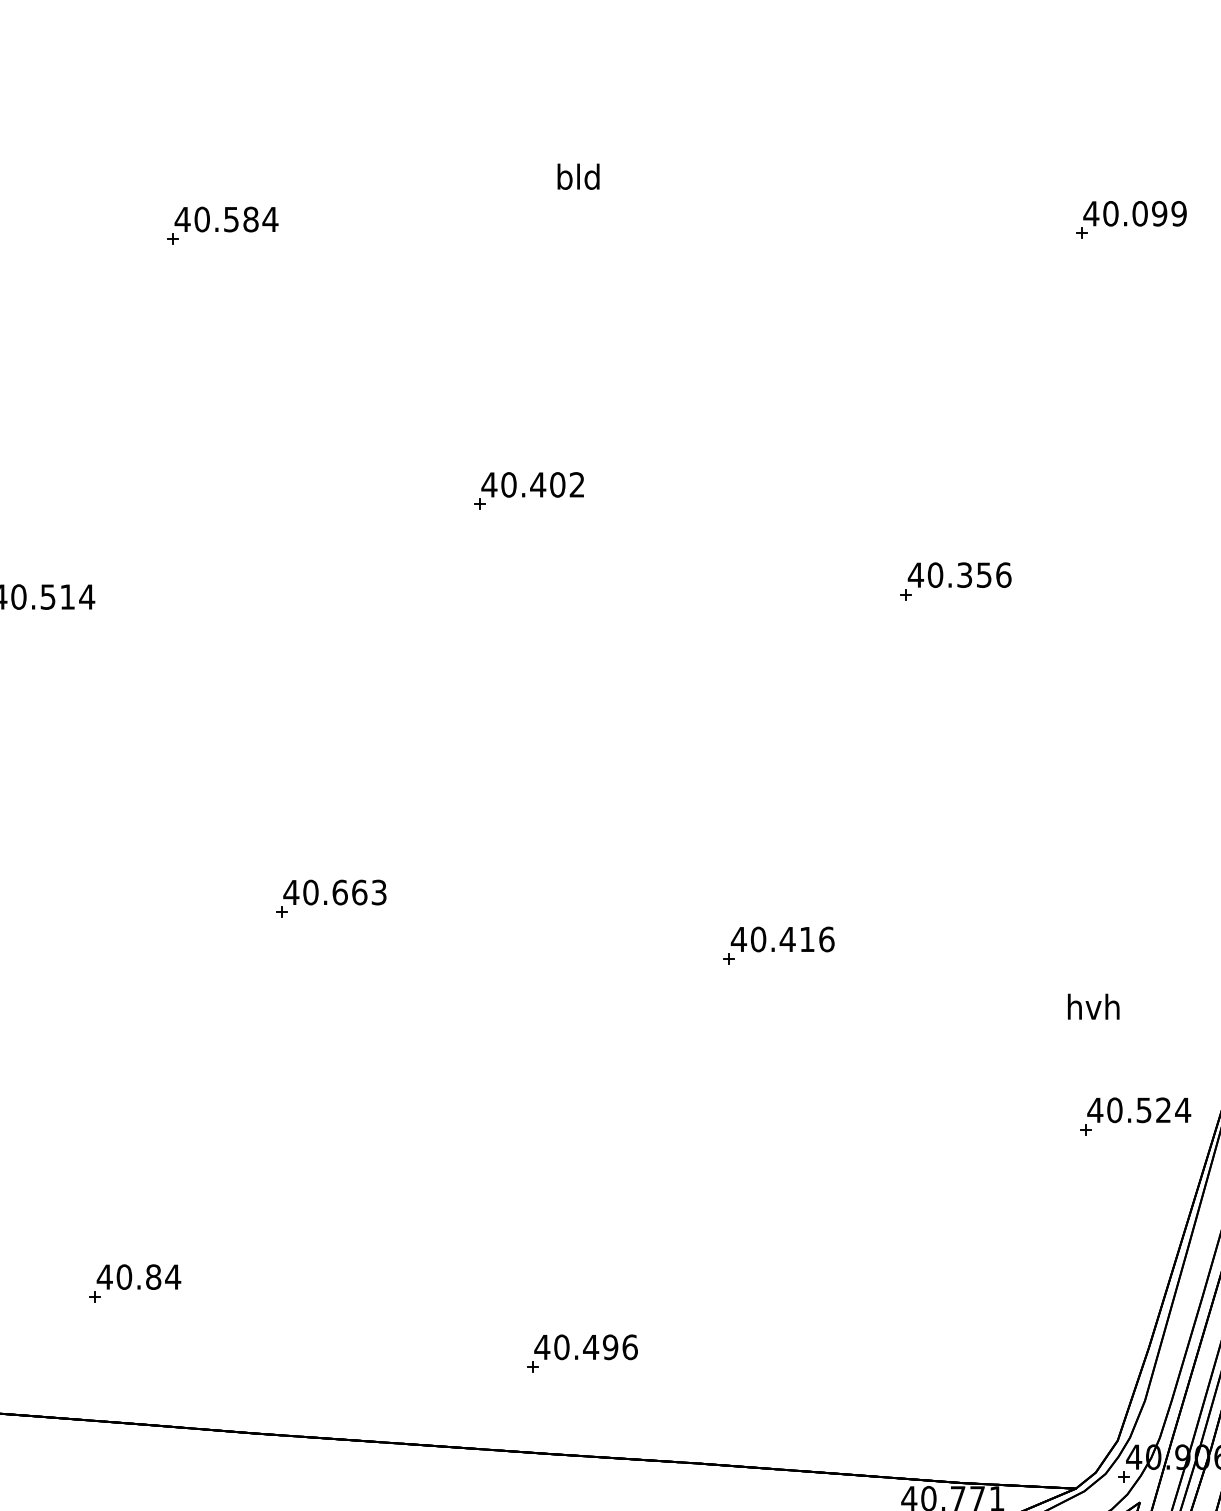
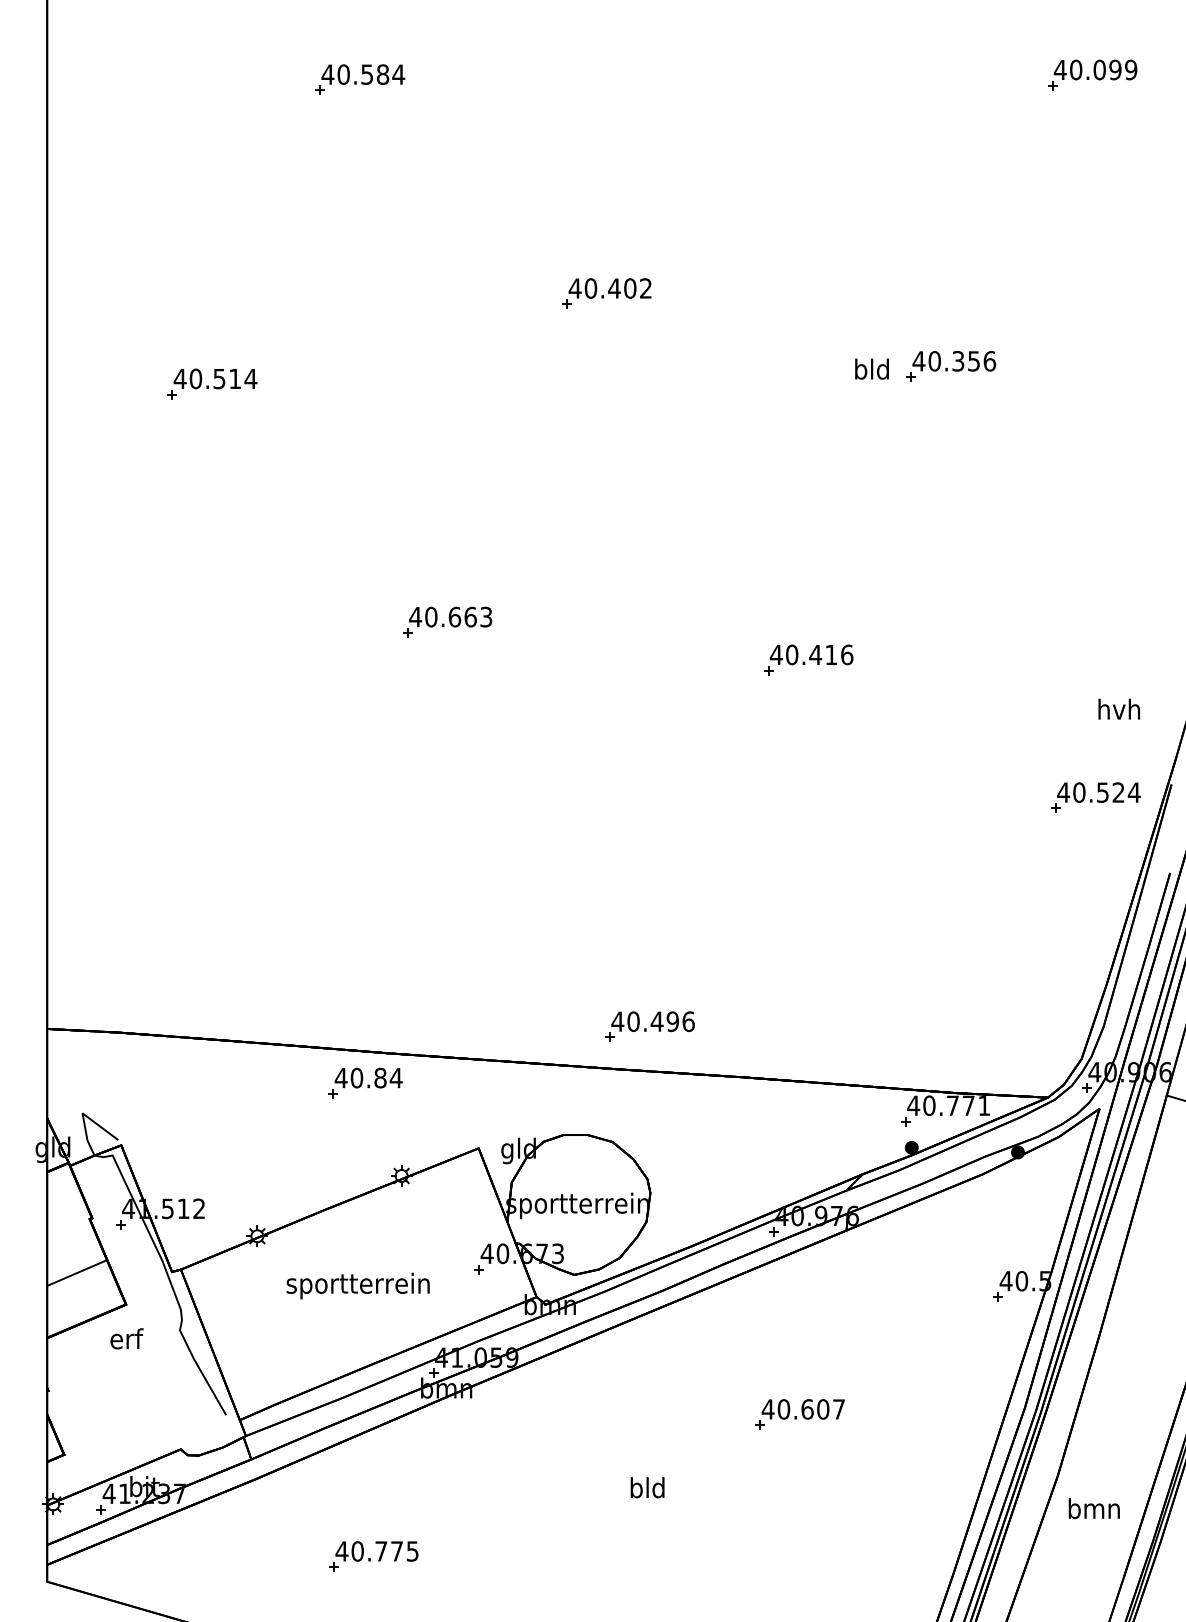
text: (577, 175) -> (871, 368), moved
text: (1093, 1005) -> (1119, 708), moved
part: (134, 1282) -> (365, 1082), moved
part: (581, 1353) -> (649, 1026), moved

